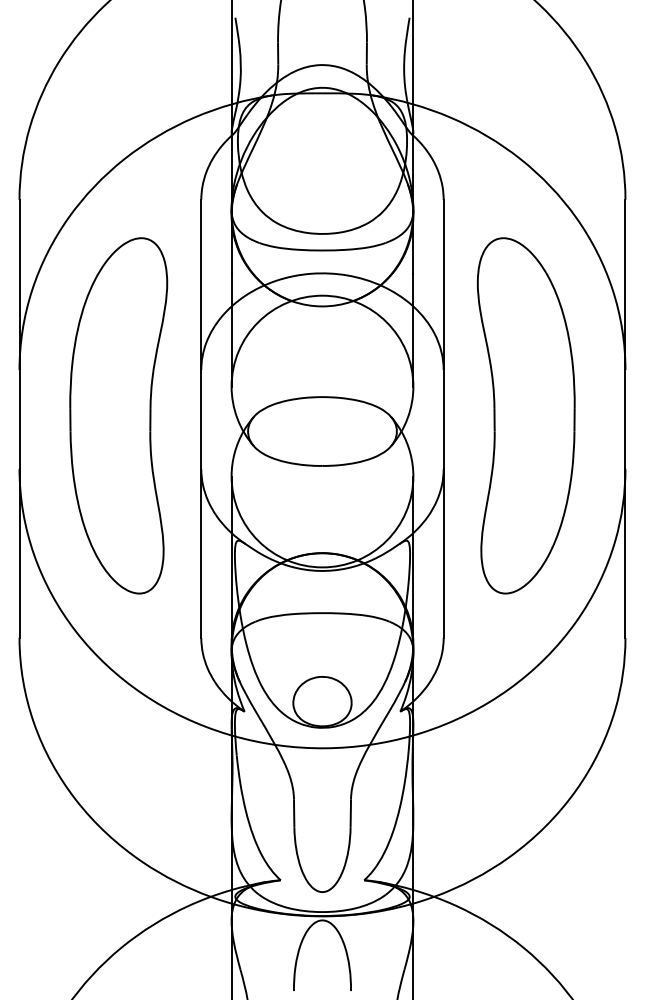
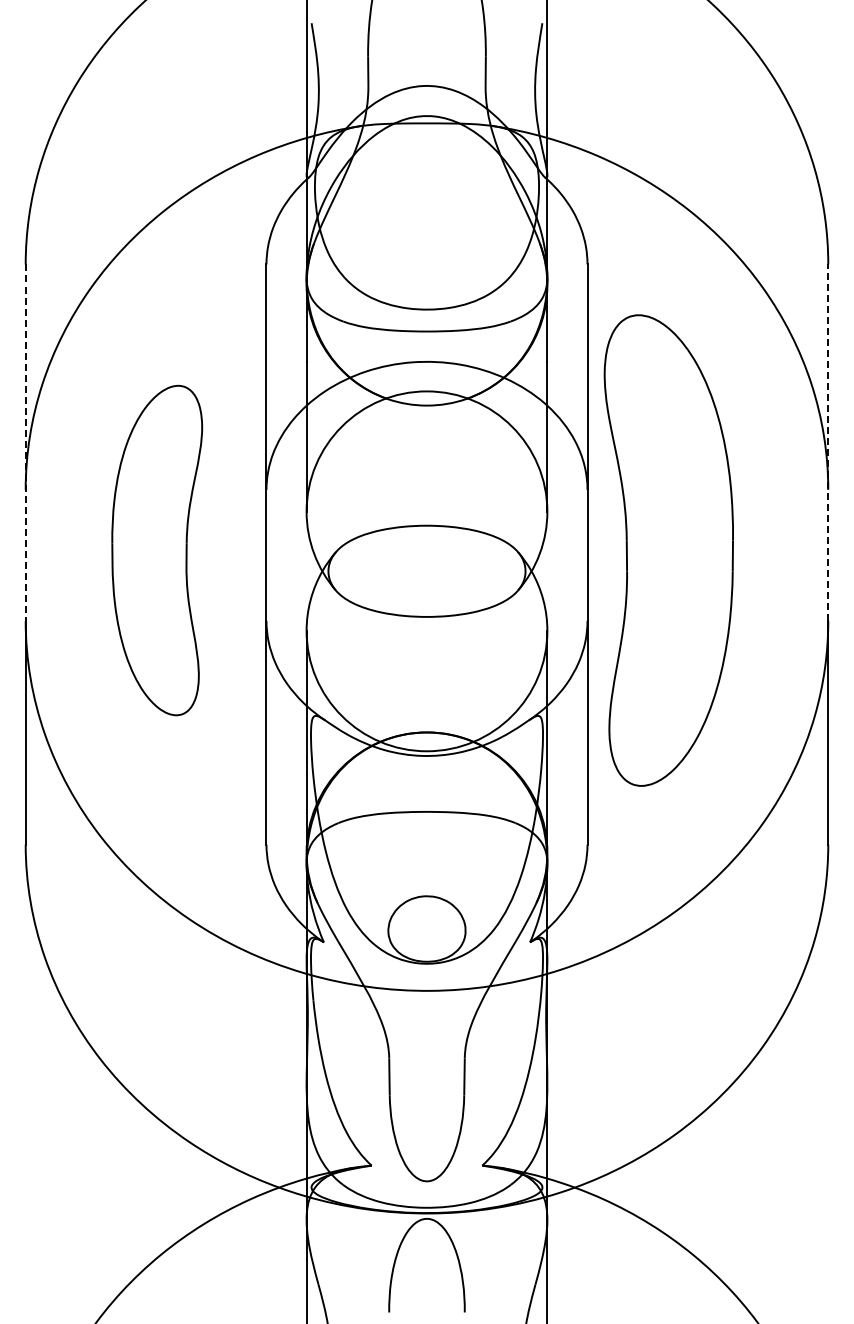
line: (625, 334) -> (828, 442), solid -> dashed
line: (19, 335) -> (25, 443), solid -> dashed
part: (119, 415) -> (157, 550), size x0.7
part: (525, 415) -> (668, 550), moved

